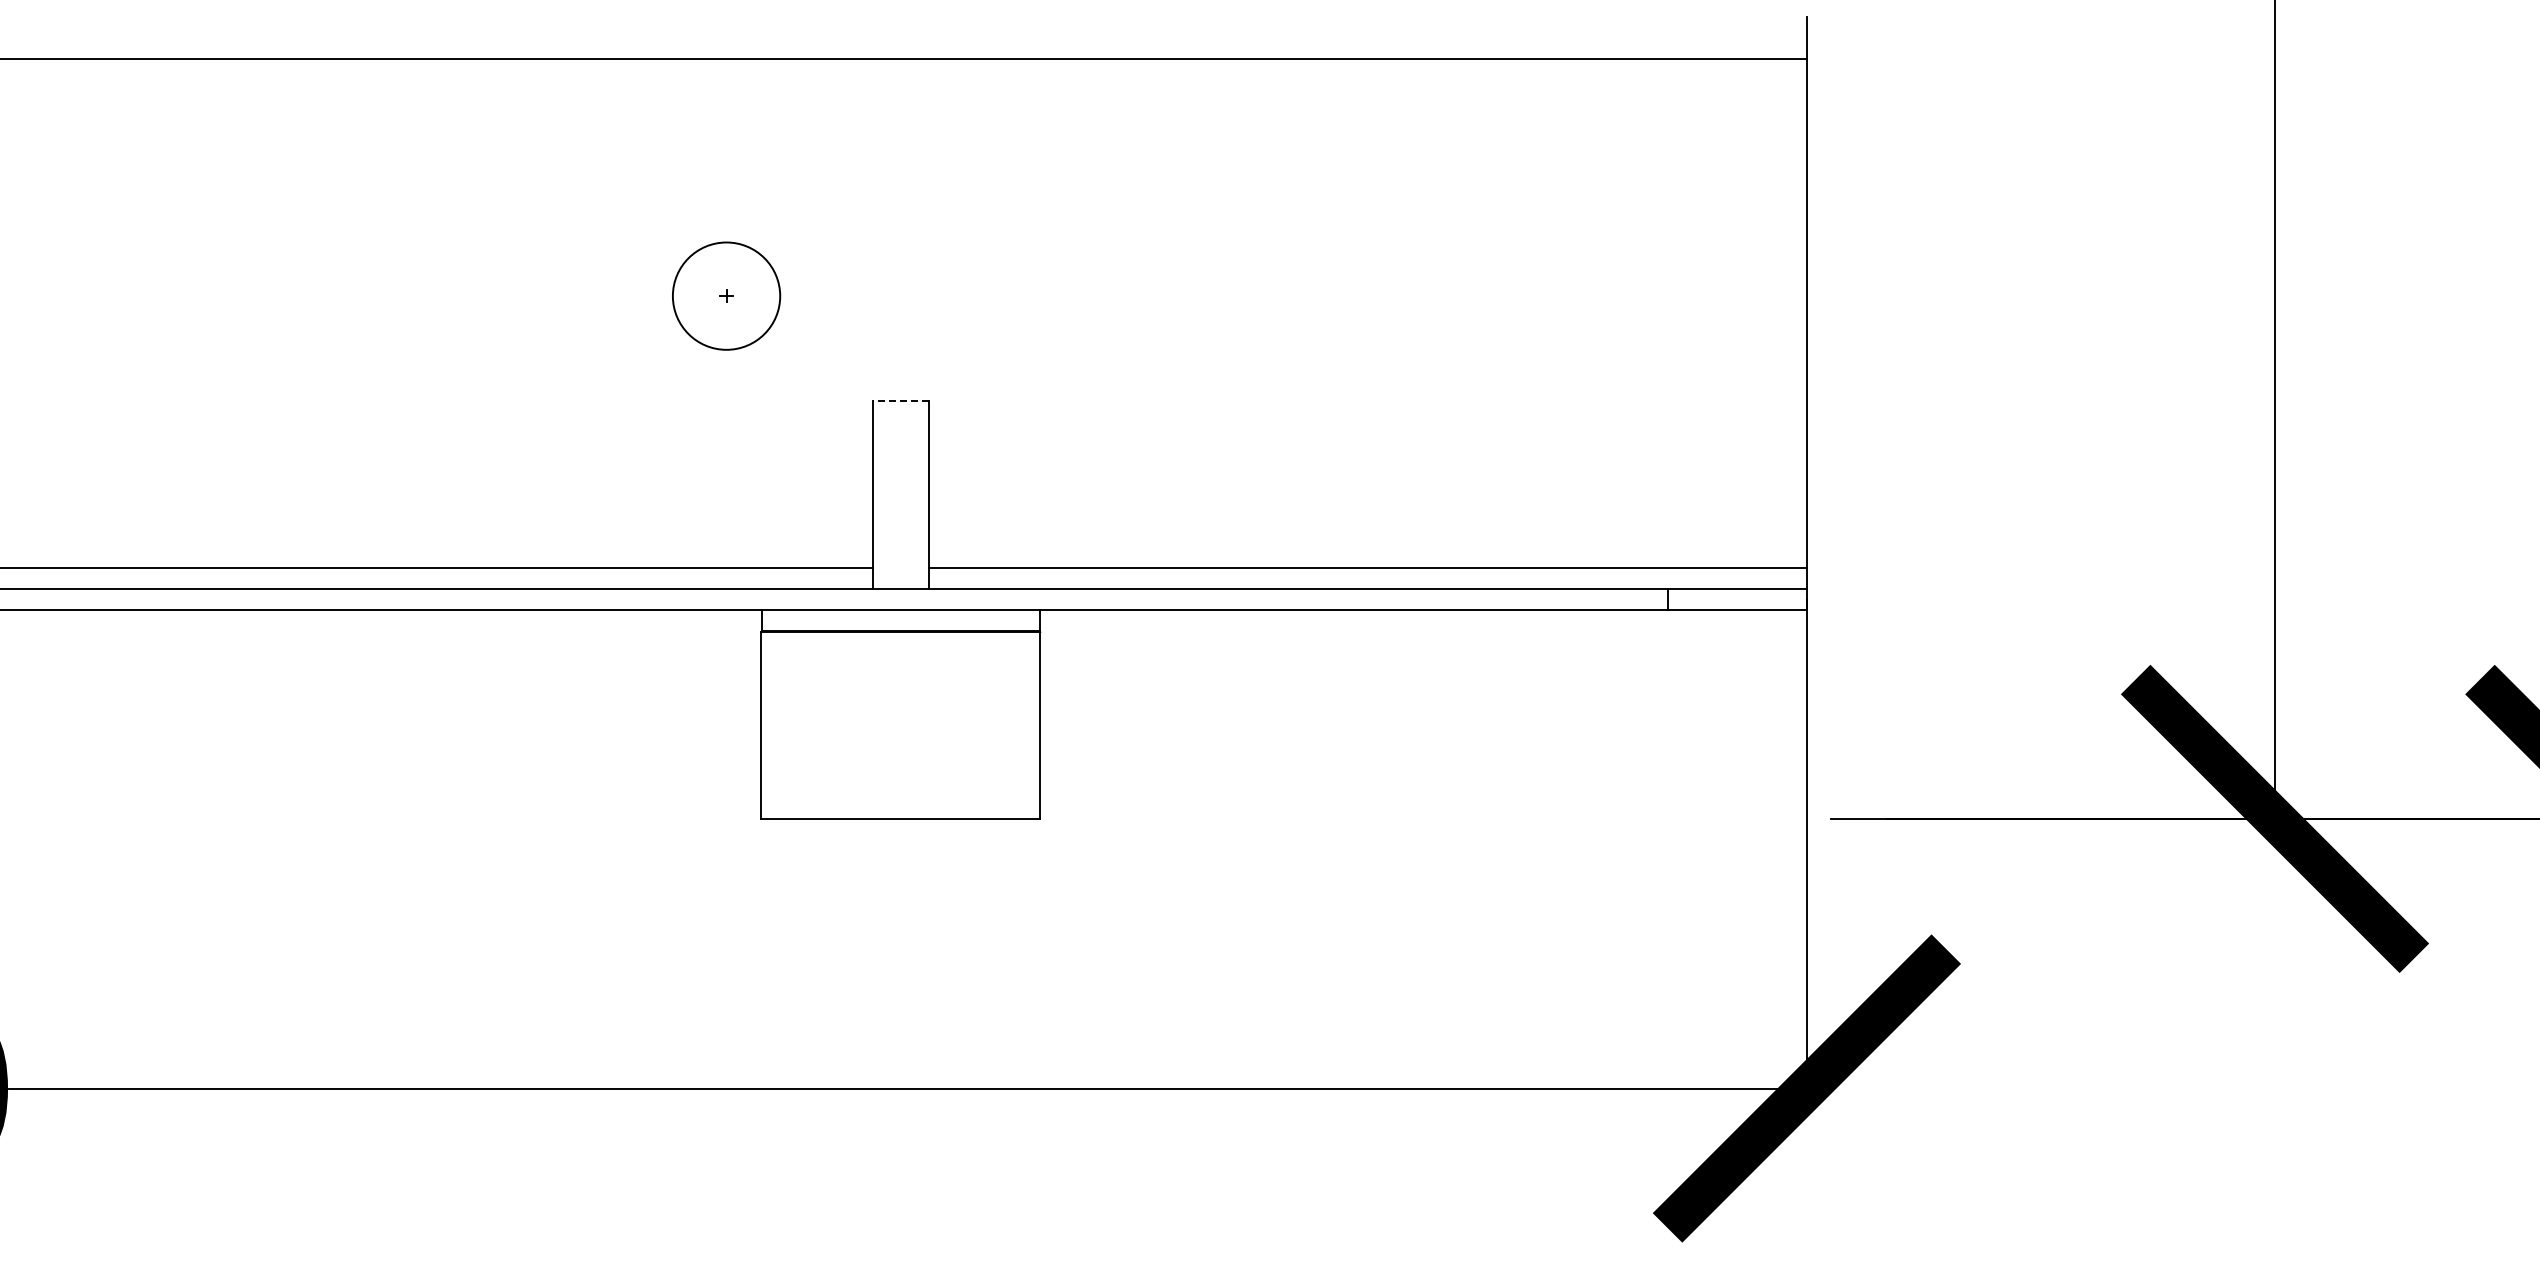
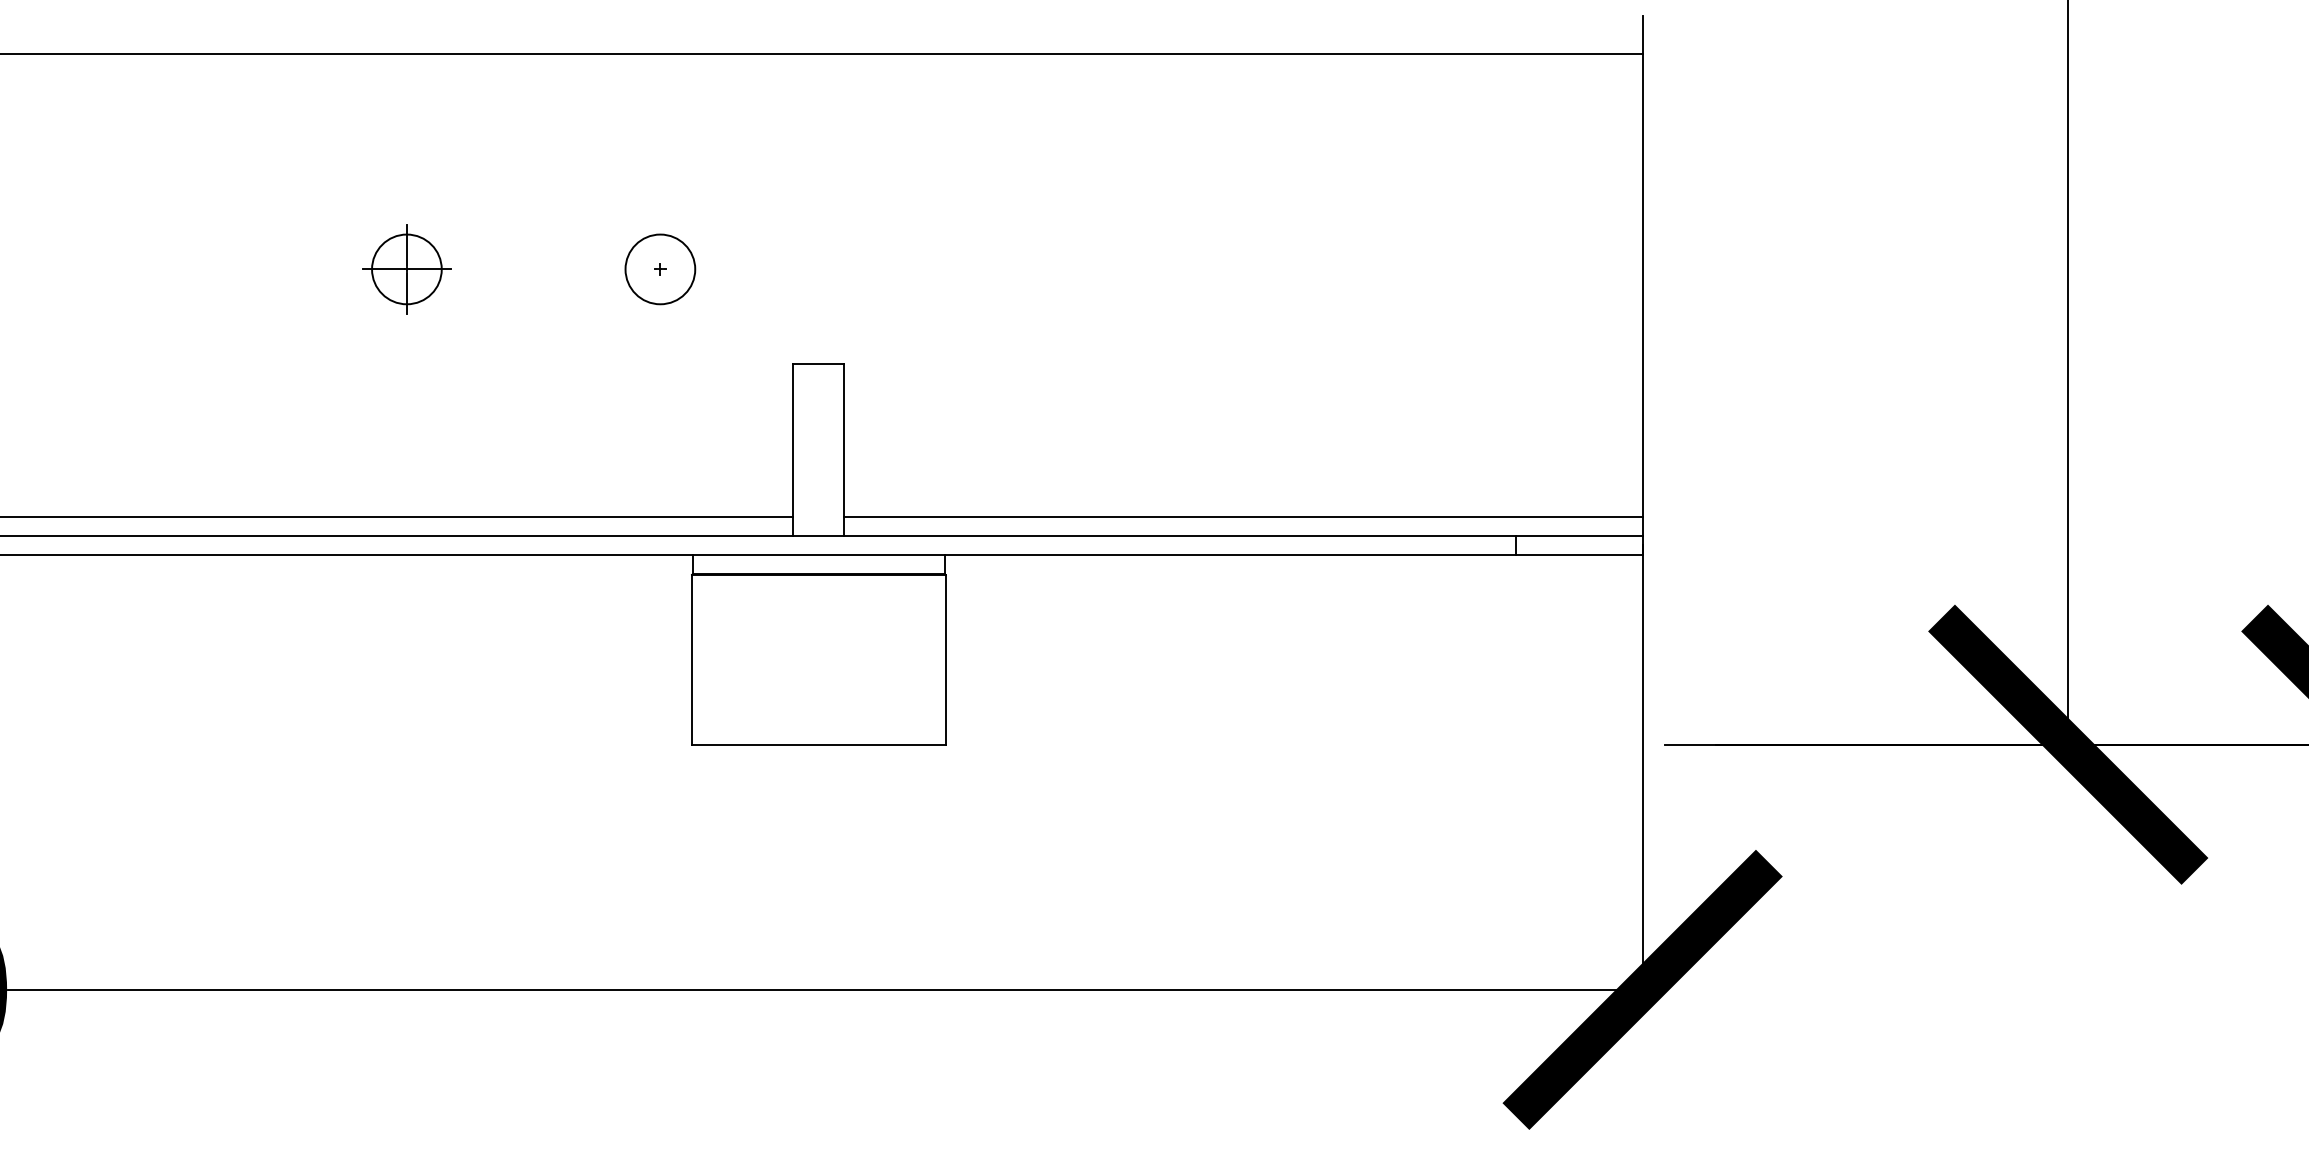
part: (447, 295) -> (406, 268), added
circle: (726, 295) -> (660, 268), size x0.71
line: (900, 400) -> (818, 364), dashed -> solid

